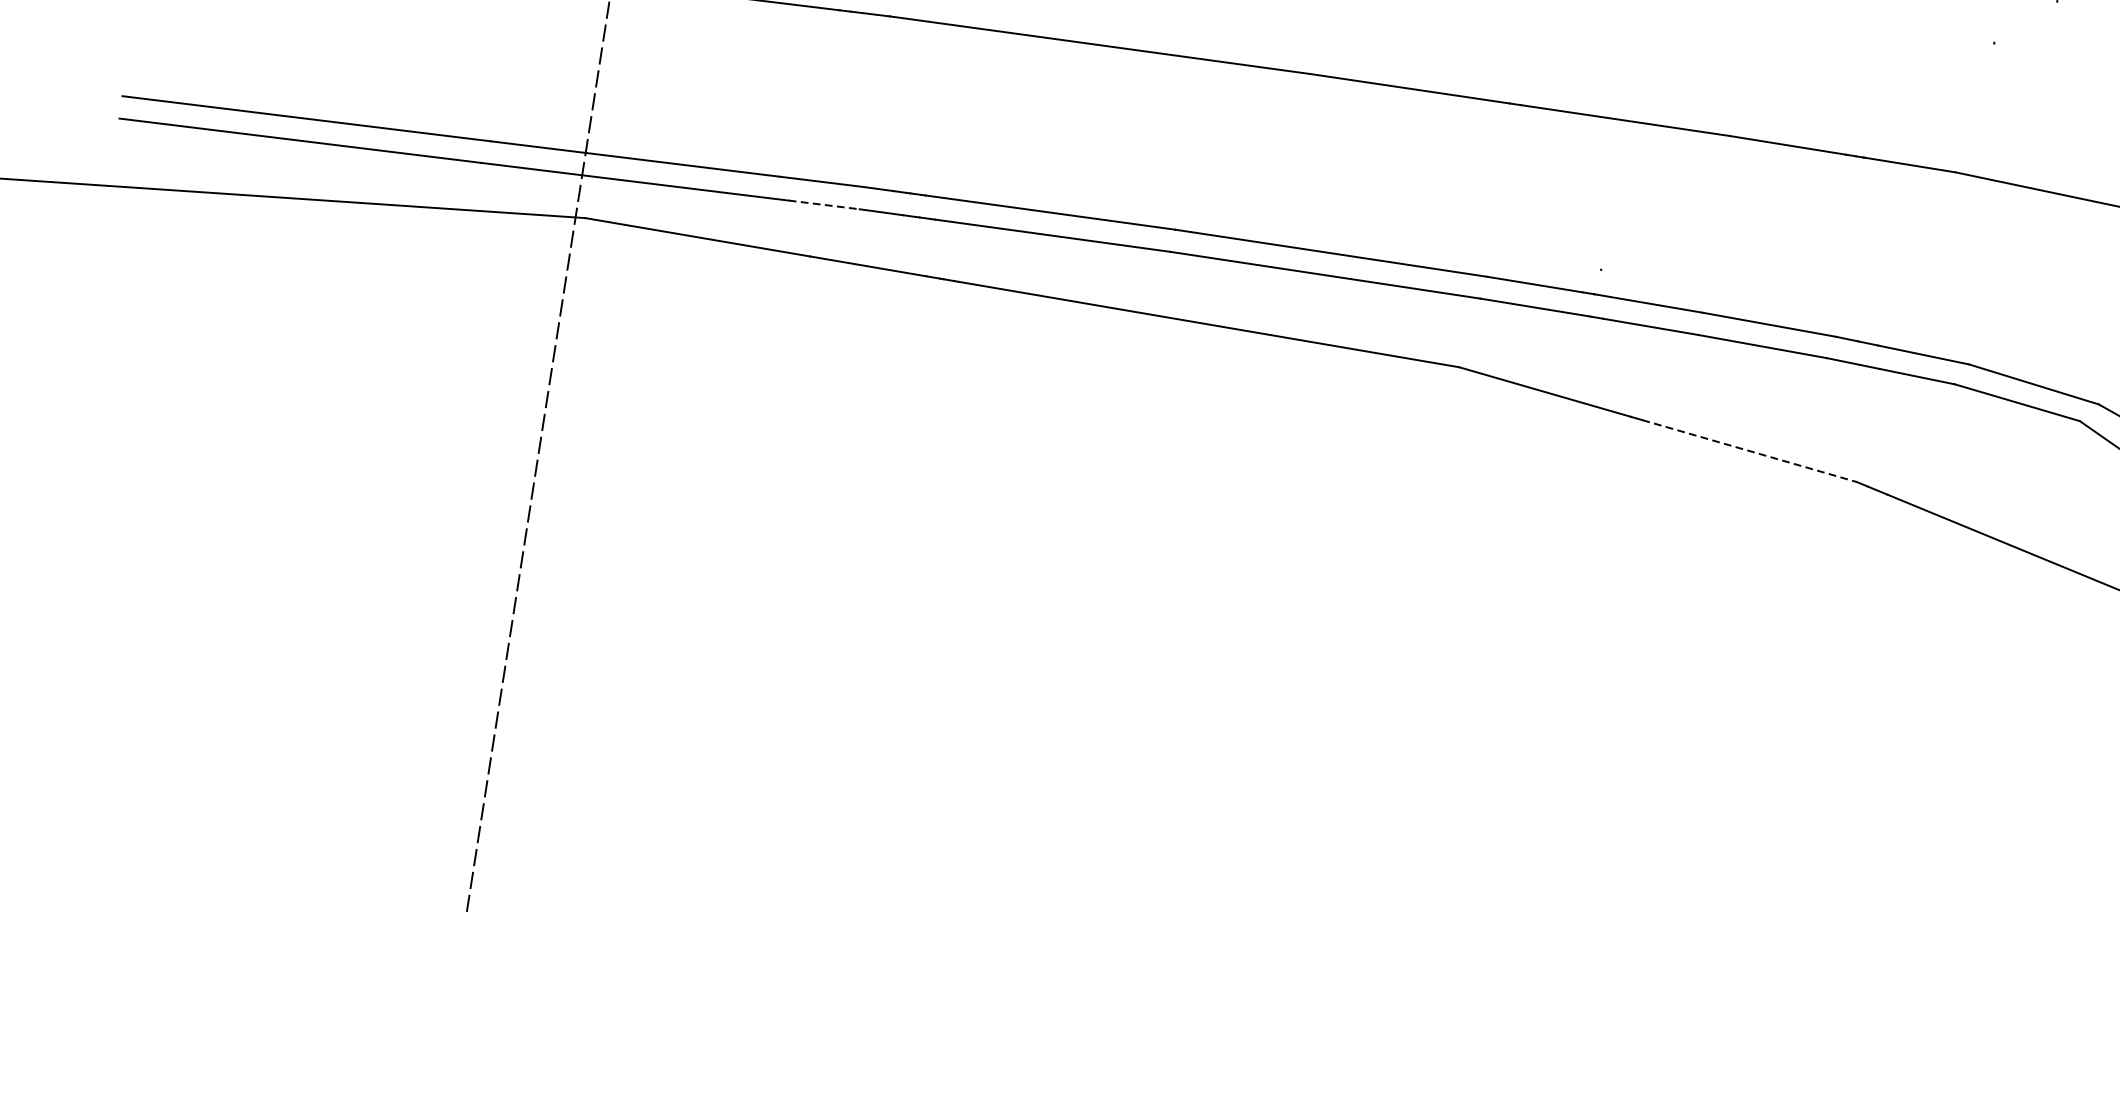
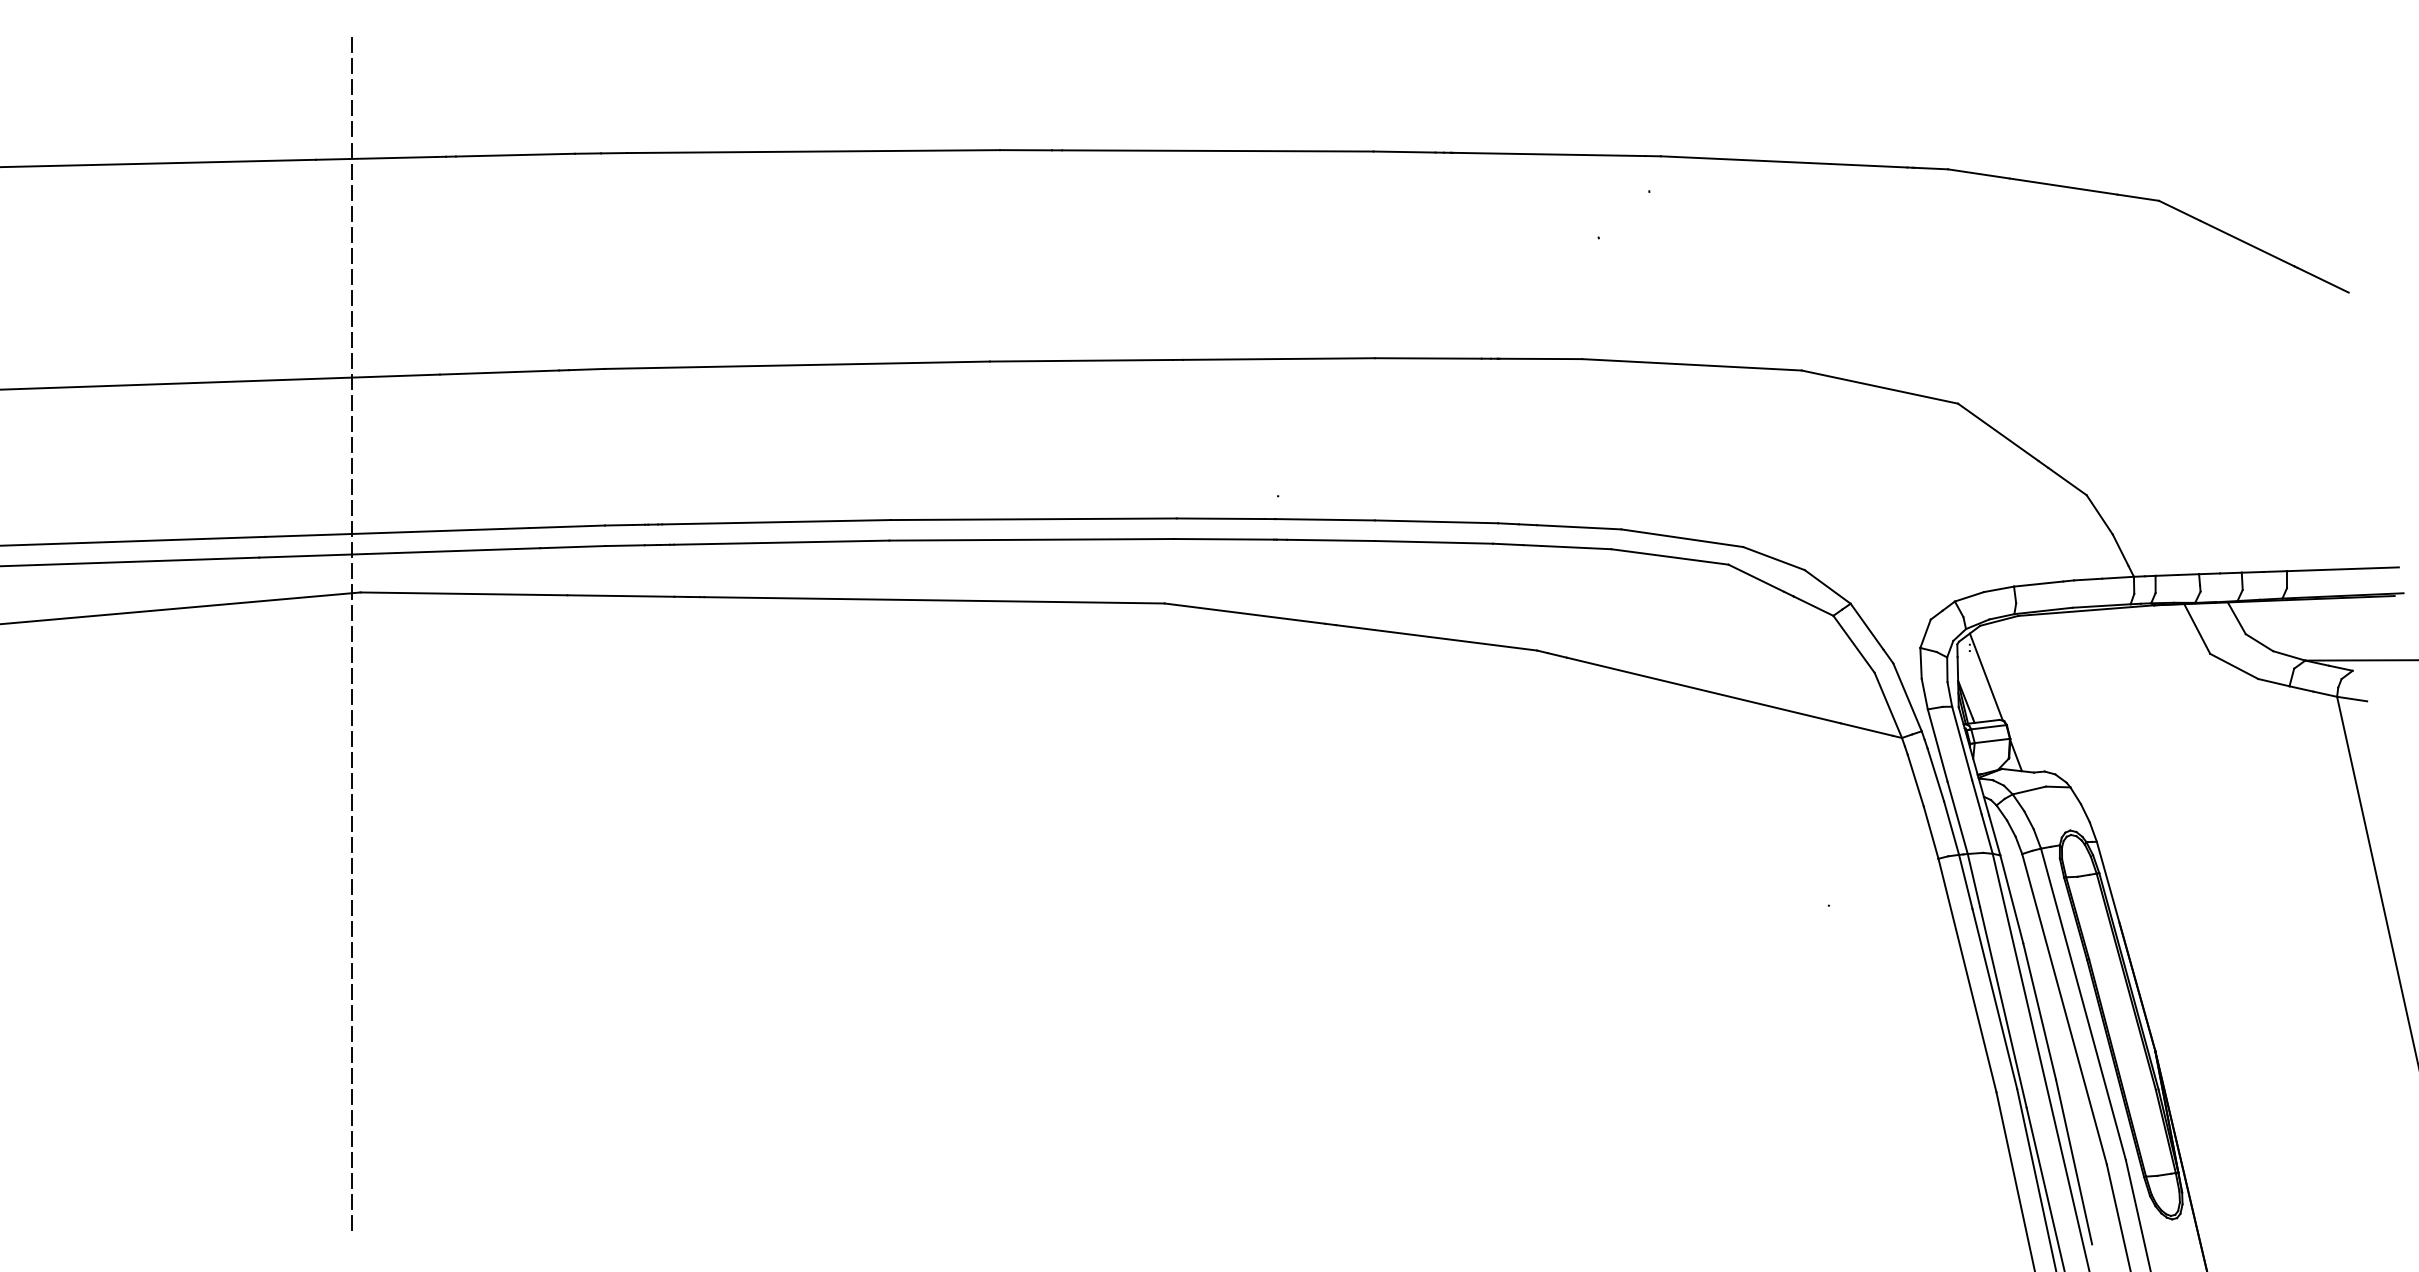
line: (825, 205) -> (573, 547), dashed -> solid
line: (1750, 450) -> (1437, 637), dashed -> solid

